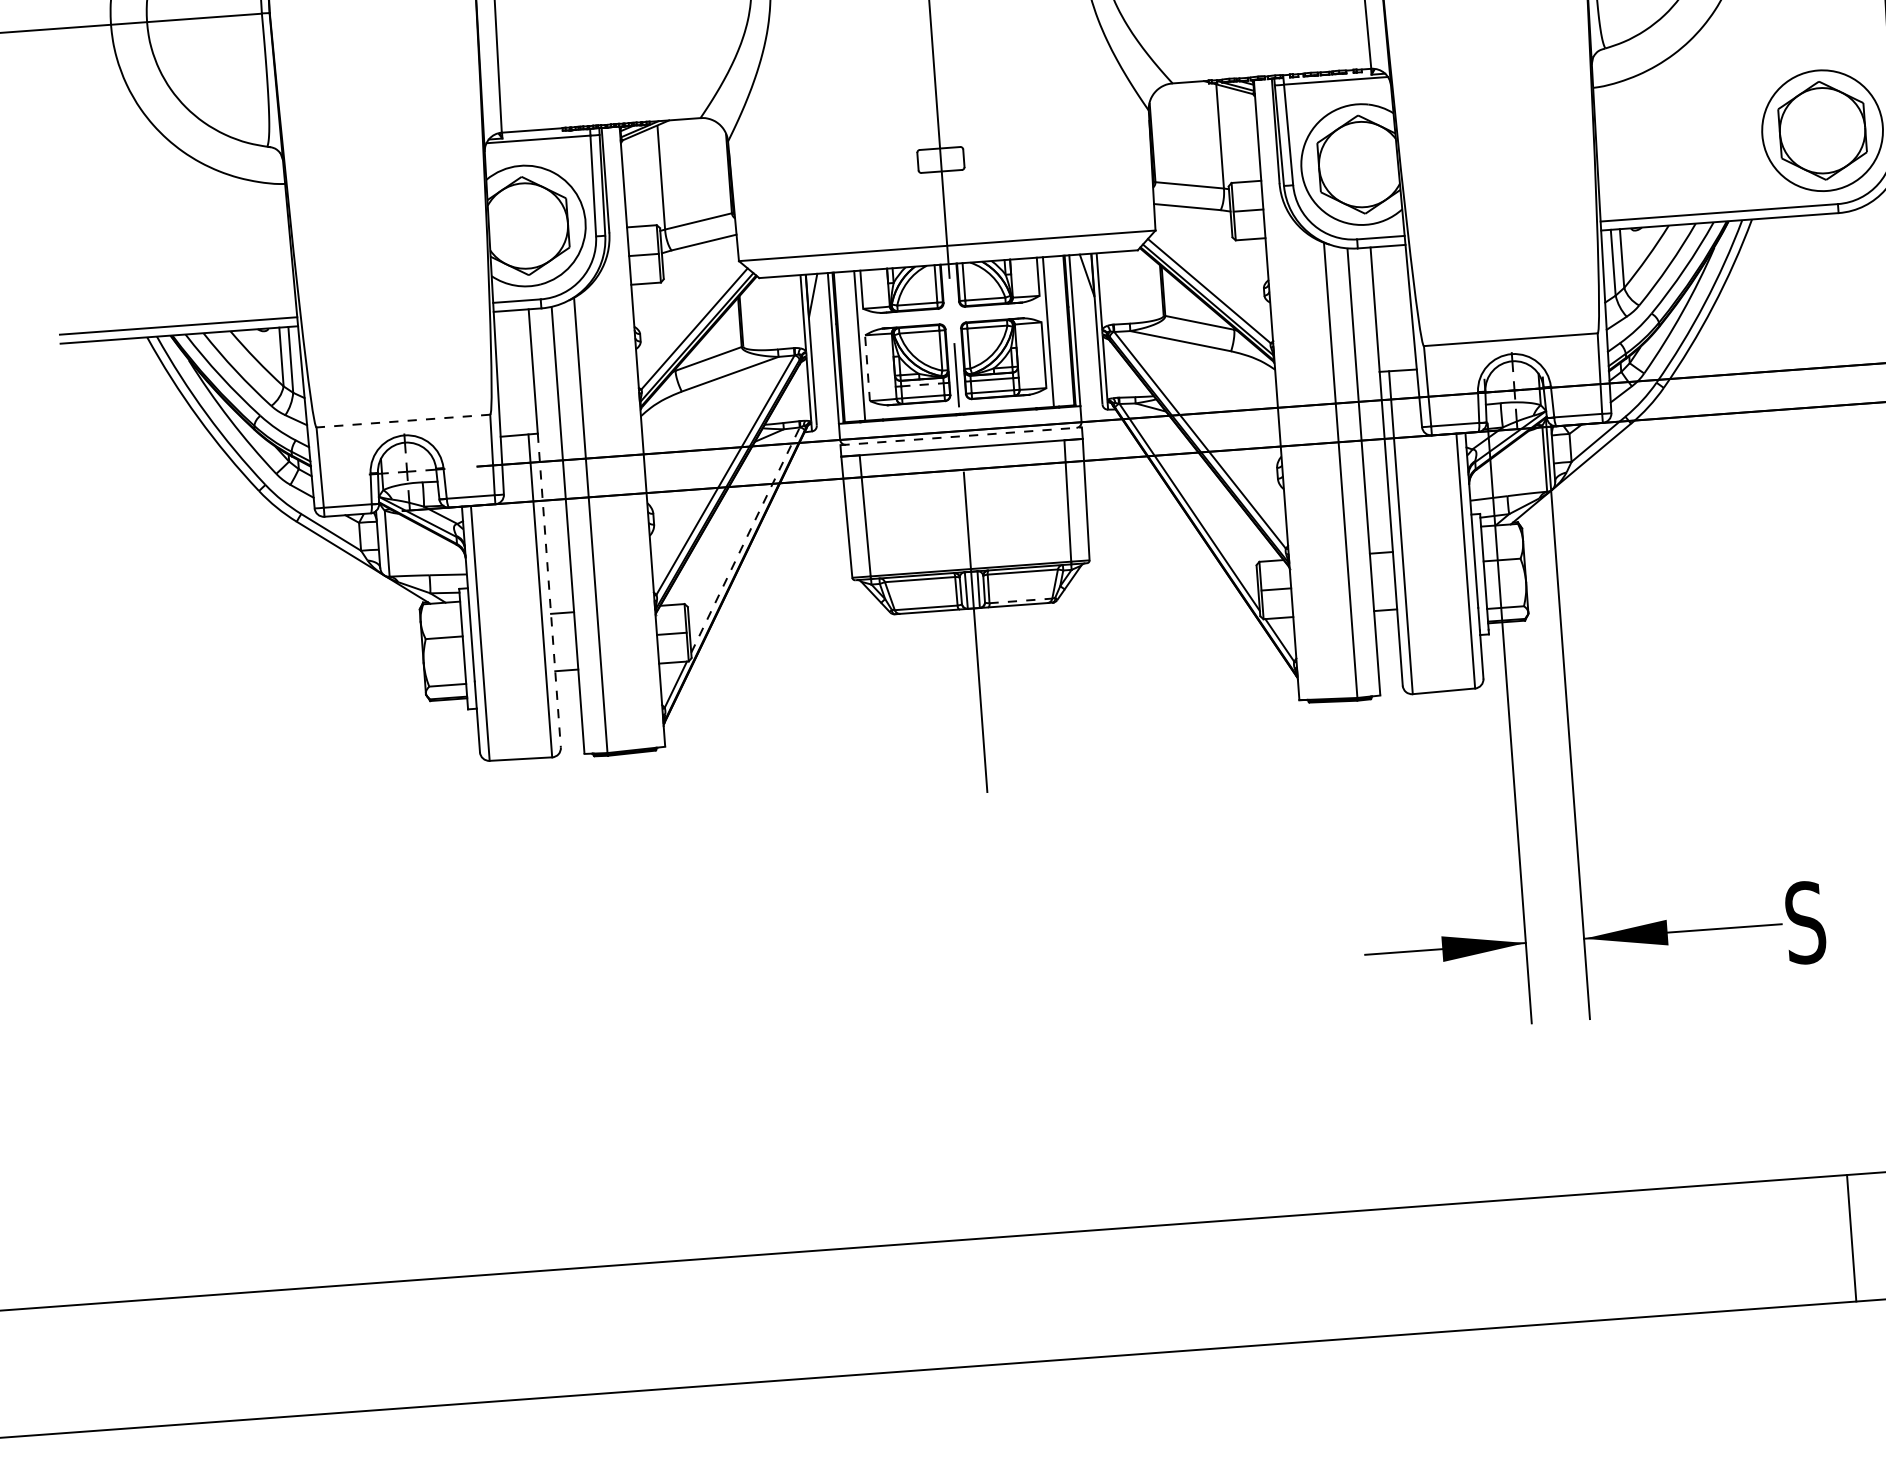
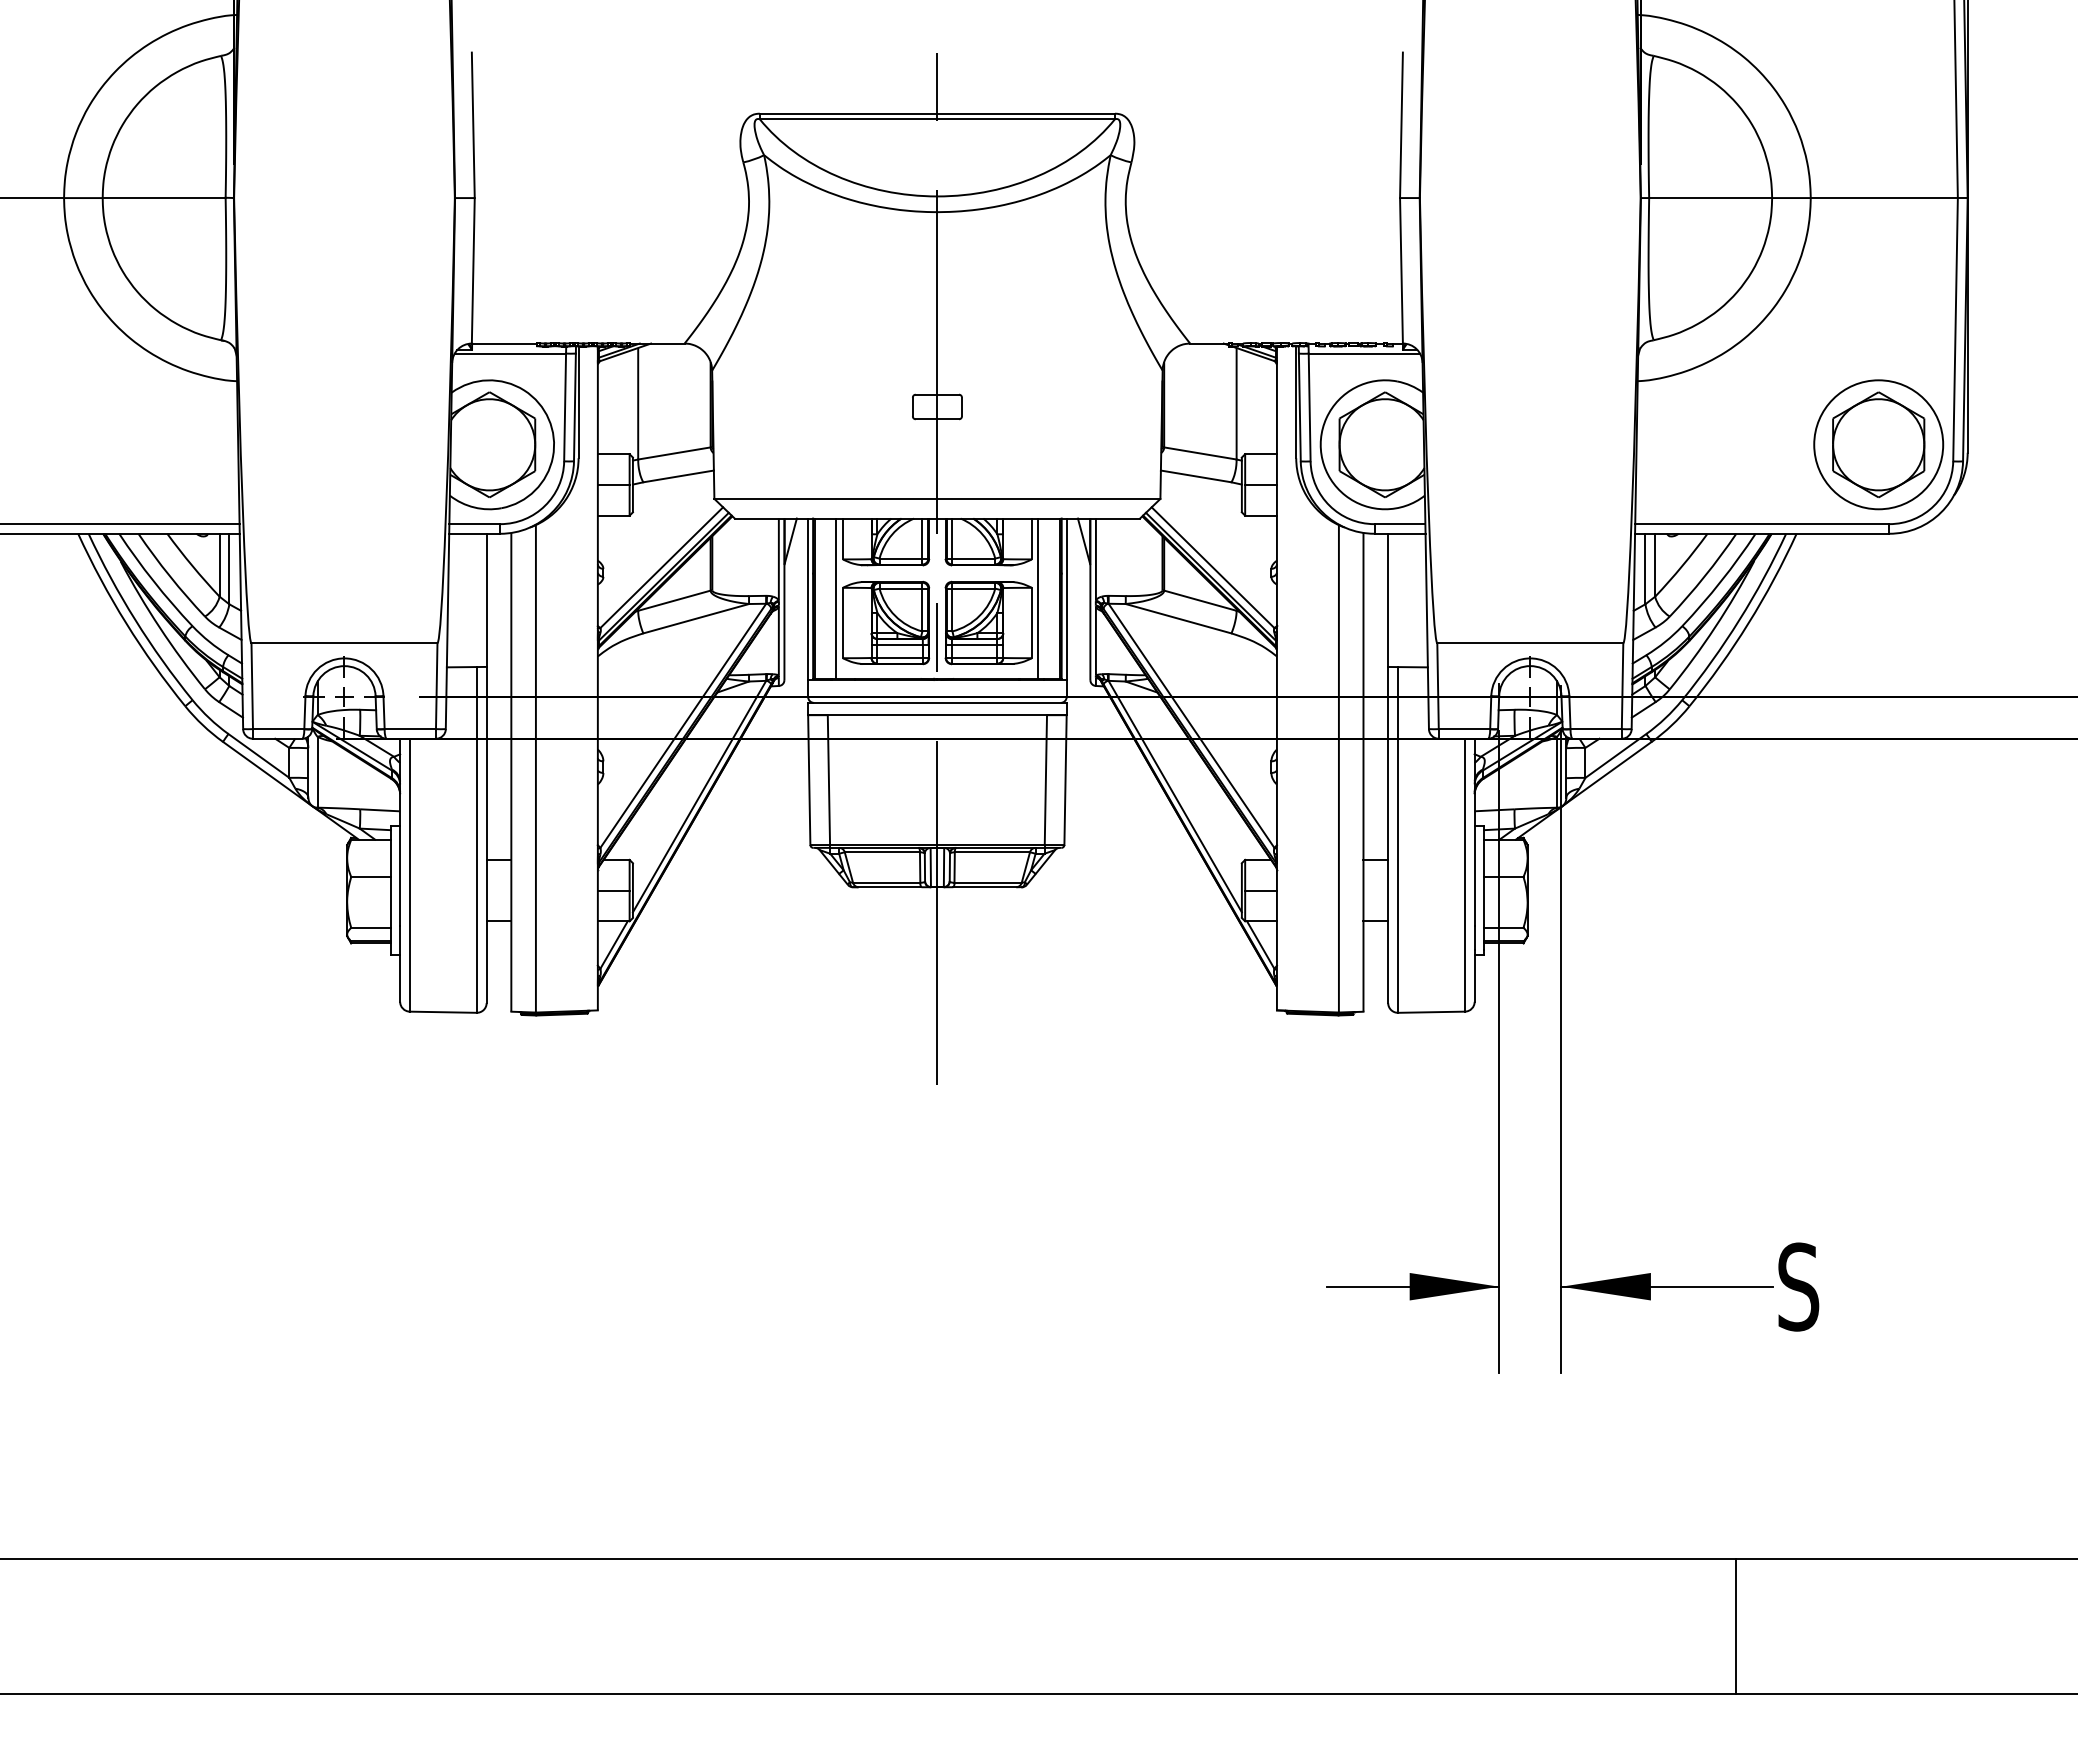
line: (867, 367) -> (842, 622), dashed -> solid
line: (922, 385) -> (900, 645), dashed -> solid
line: (403, 421) -> (344, 643), dashed -> solid
line: (961, 435) -> (937, 702), dashed -> solid
line: (745, 540) -> (699, 796), dashed -> solid
line: (549, 591) -> (486, 835), dashed -> solid
line: (1021, 600) -> (988, 882), dashed -> solid
line: (1852, 1238) -> (1736, 1626), moved

